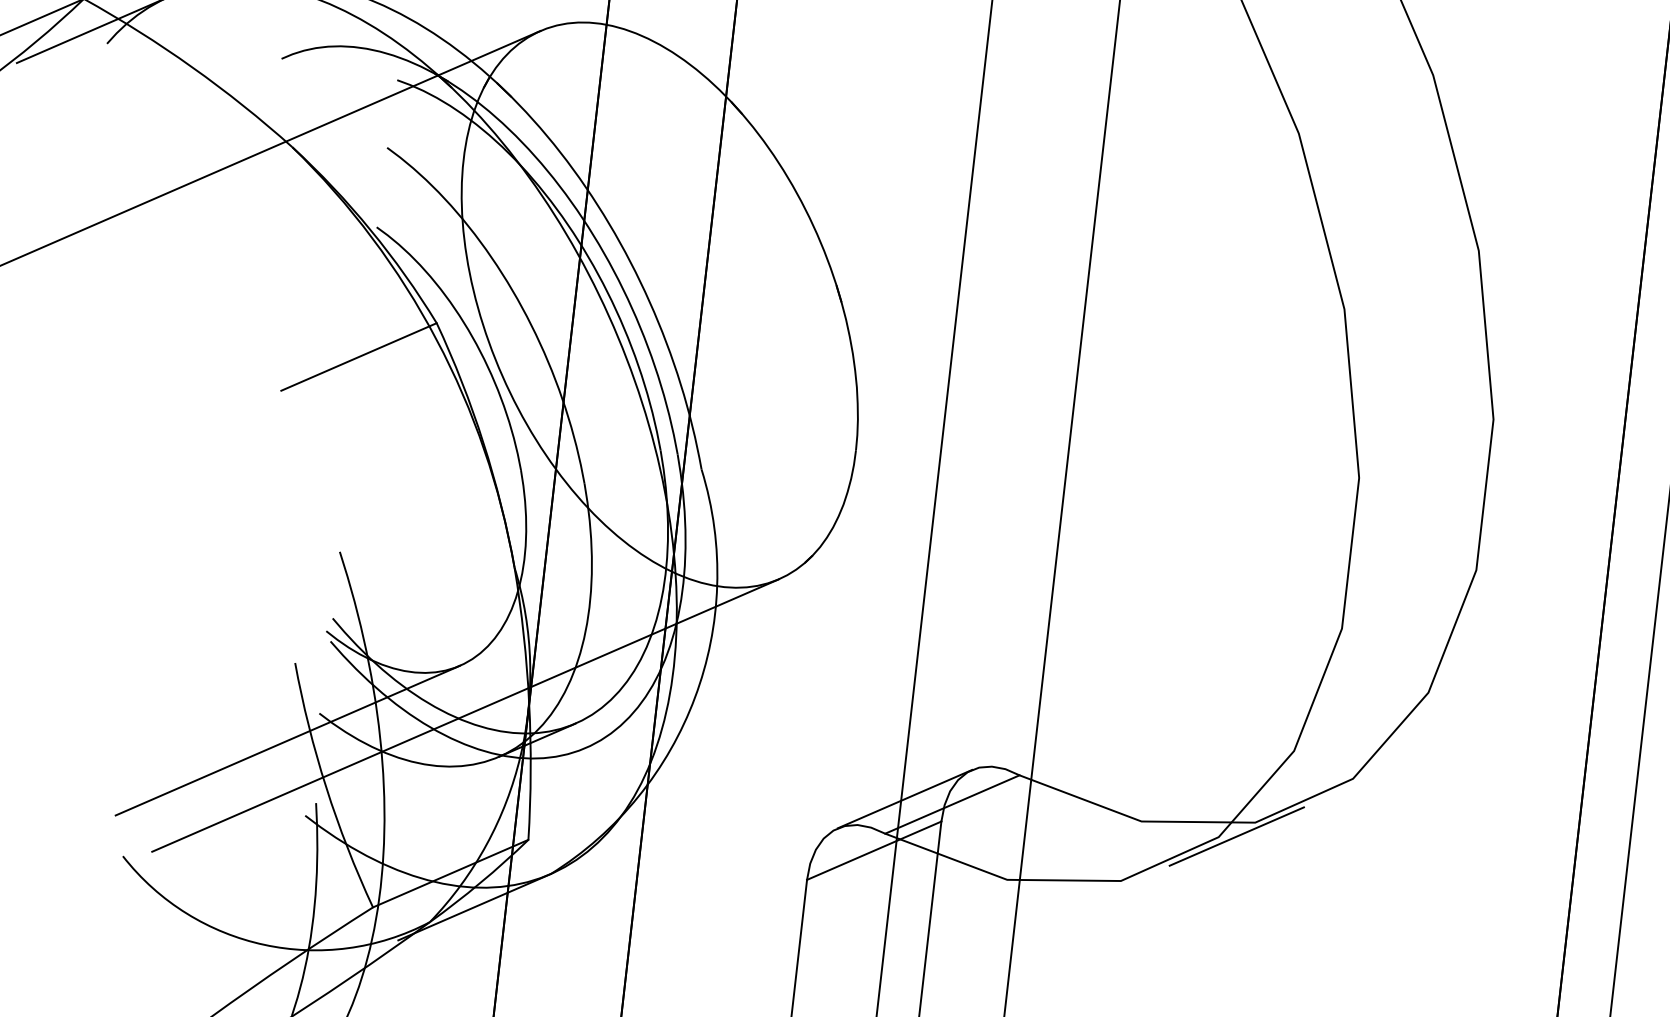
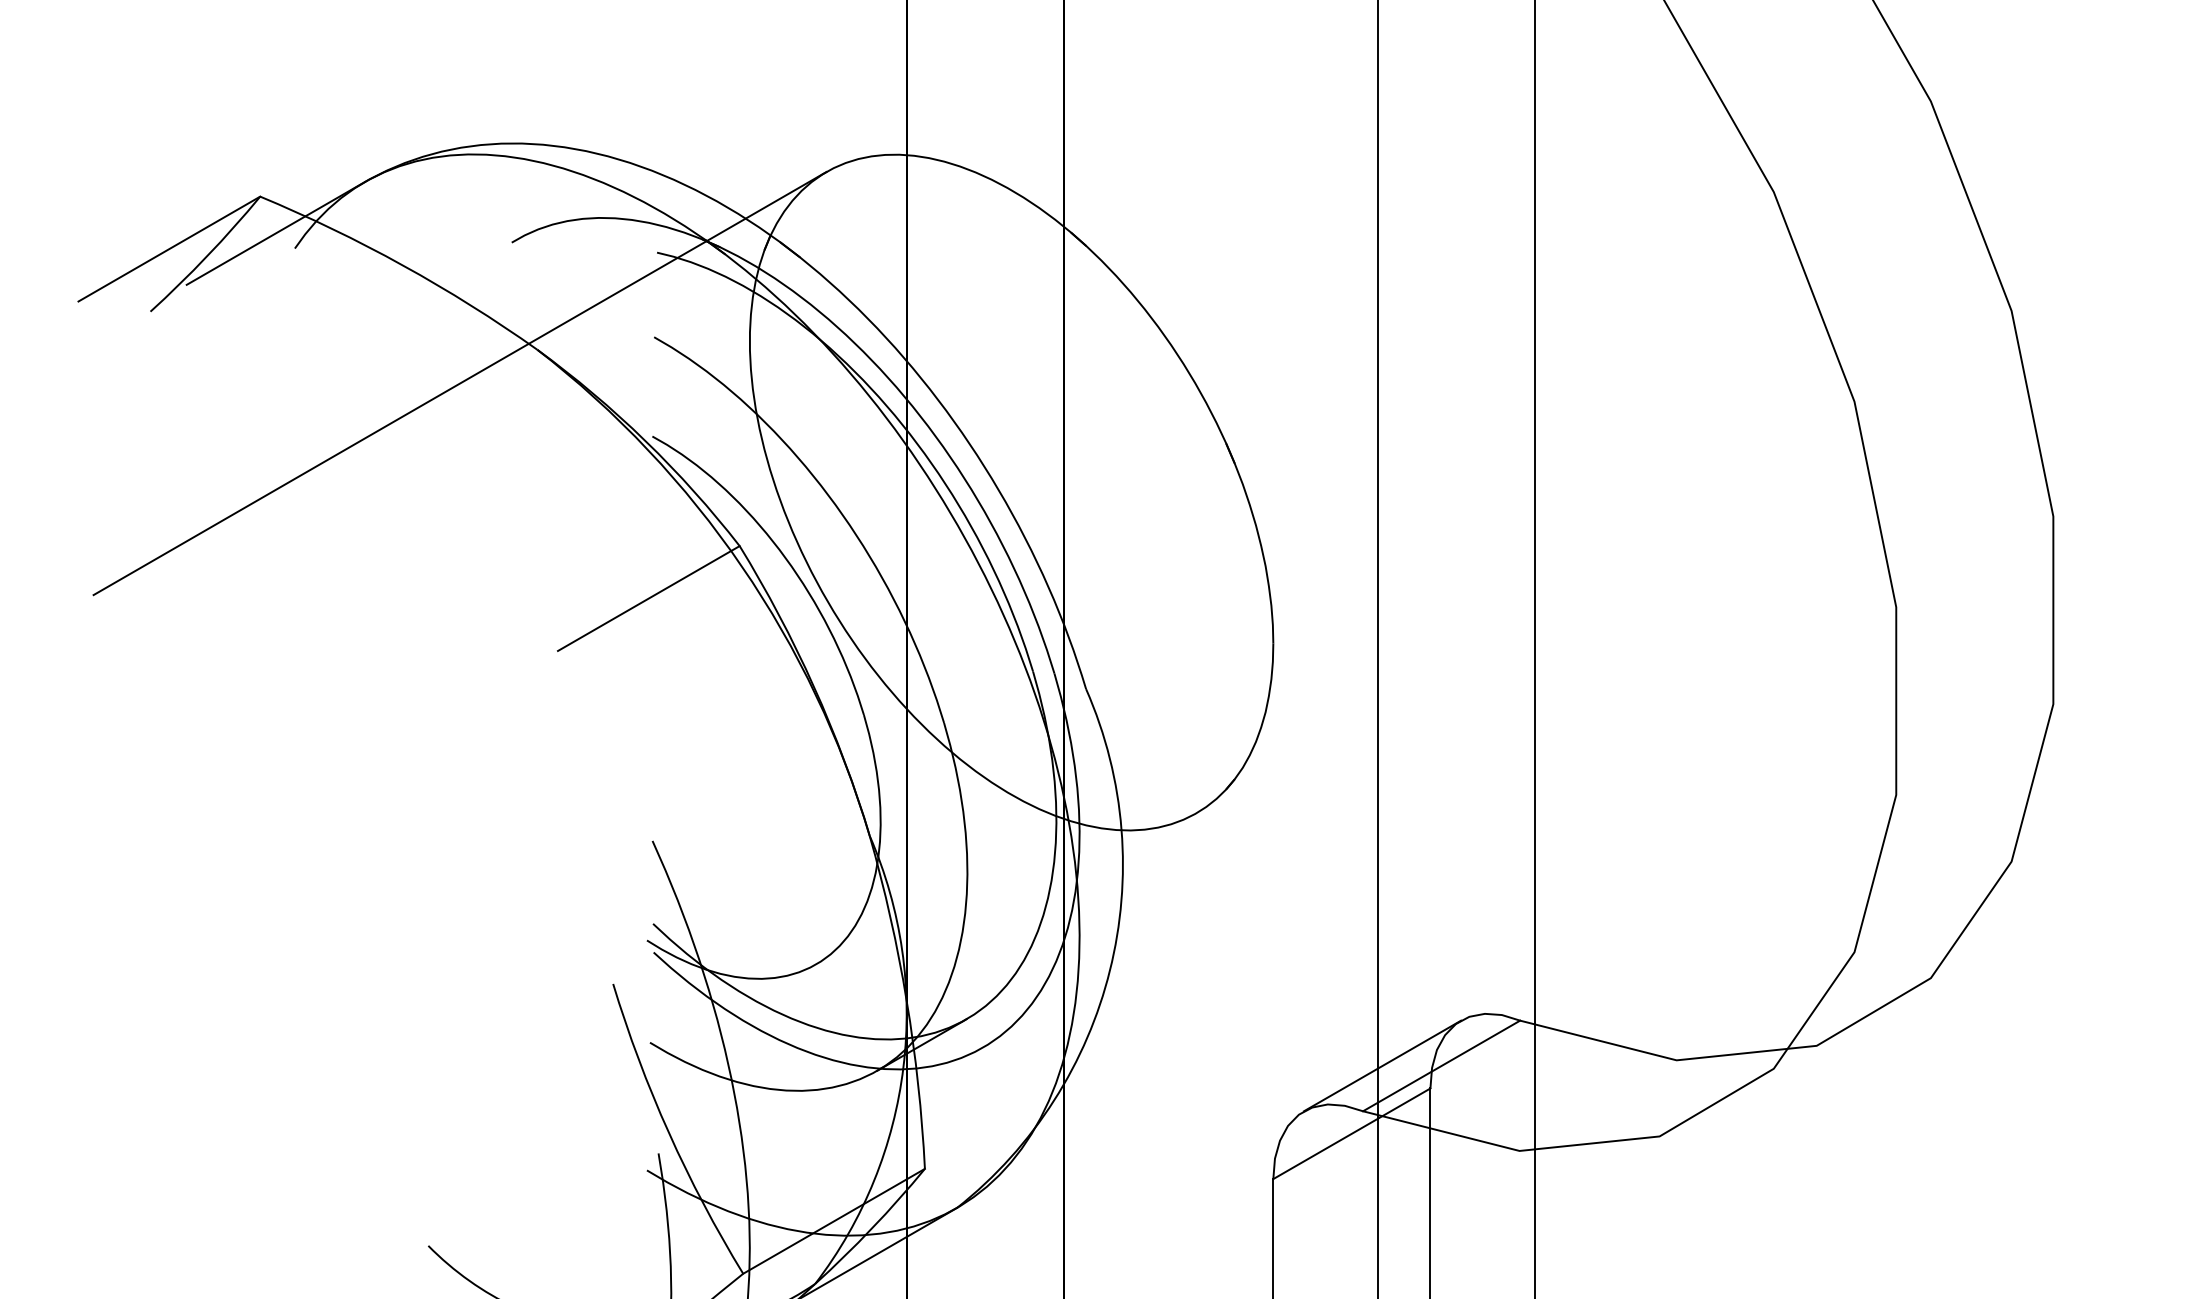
line: (465, 715) -> (829, 1024), removed
line: (287, 740) -> (614, 1080), removed
line: (1236, 836) -> (1795, 1065), removed

